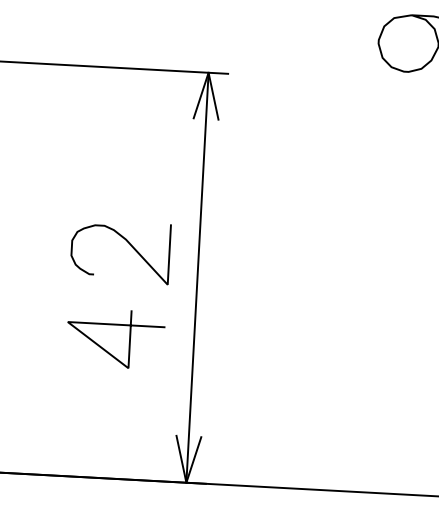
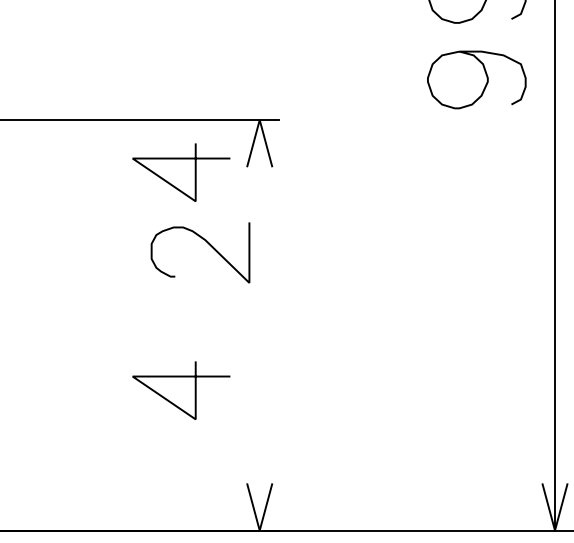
line: (128, 107) -> (181, 159), added
curve: (128, 244) -> (208, 244), moved
line: (197, 277) -> (259, 325), removed

